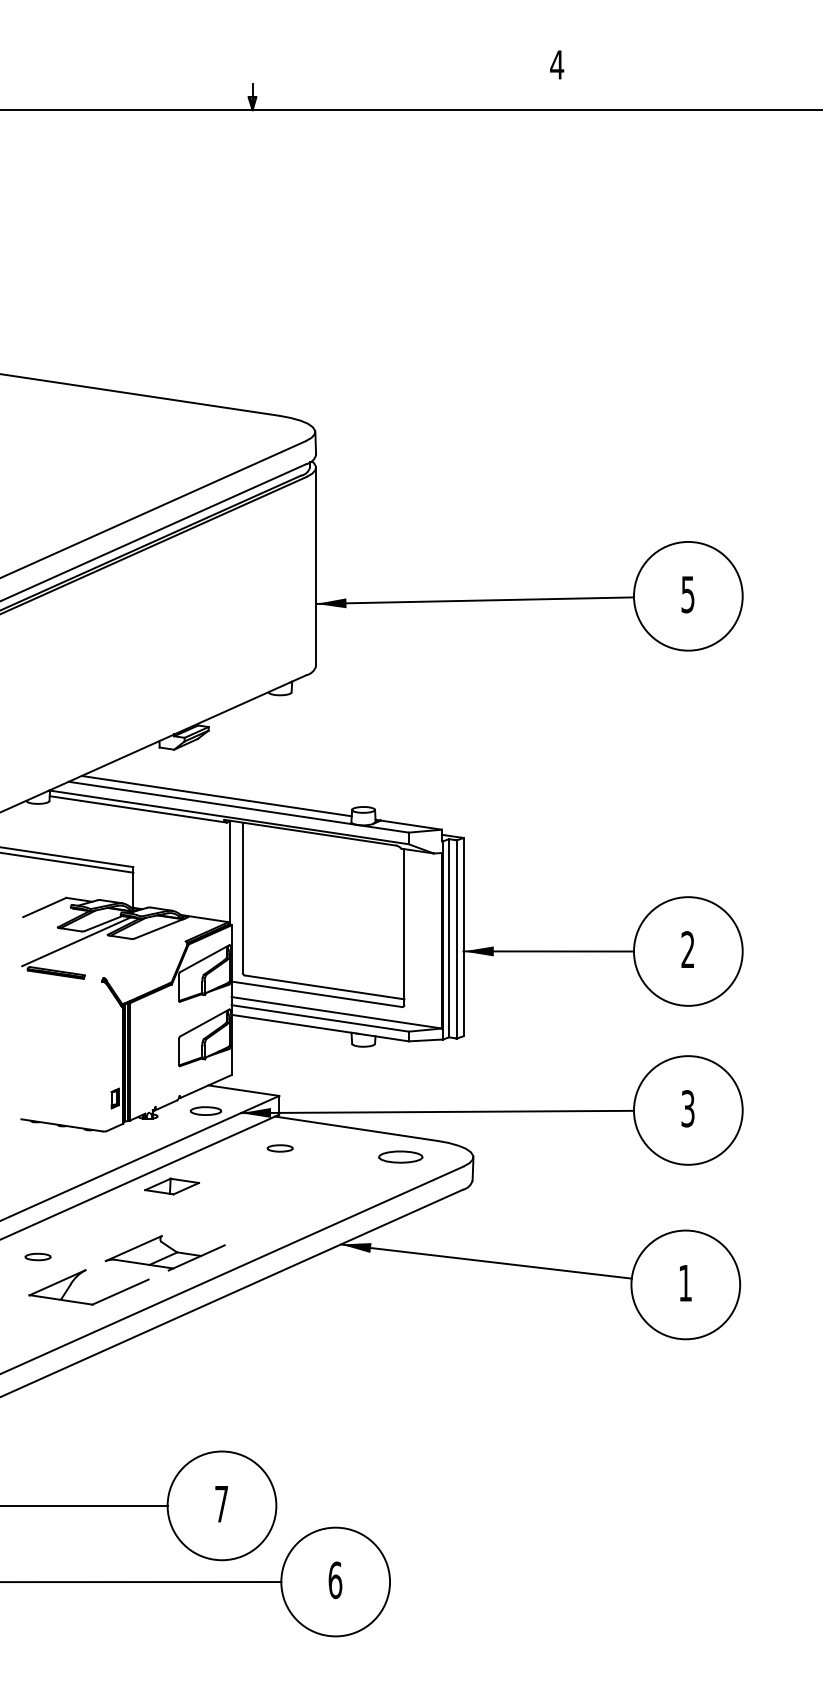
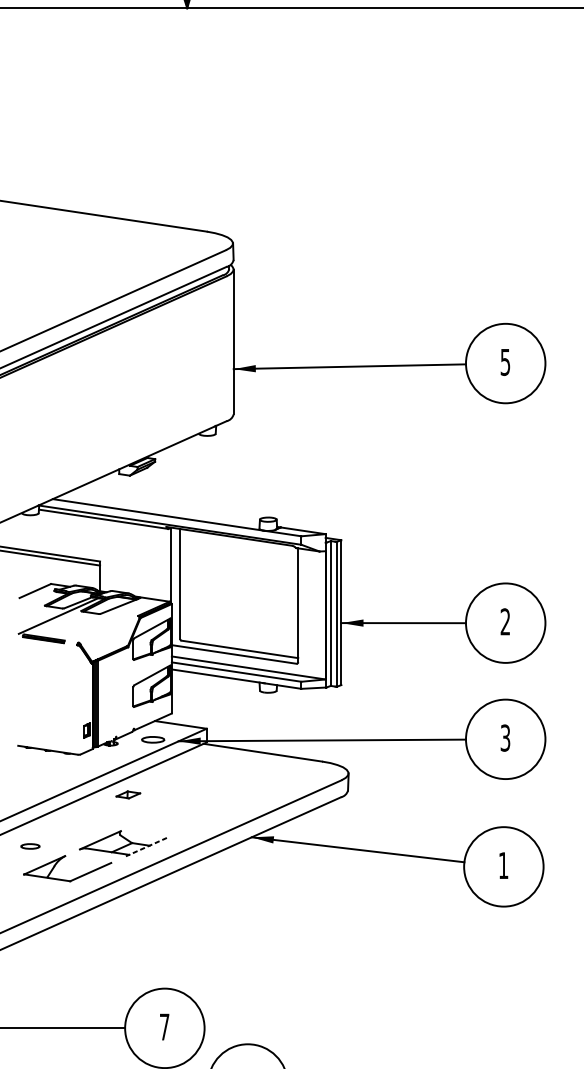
line: (216, 795) -> (160, 509), removed
part: (279, 1148) -> (206, 767), removed
part: (400, 1156) -> (295, 773), removed
part: (171, 1186) -> (127, 794), size x0.6
line: (196, 1257) -> (146, 846), solid -> dashed

